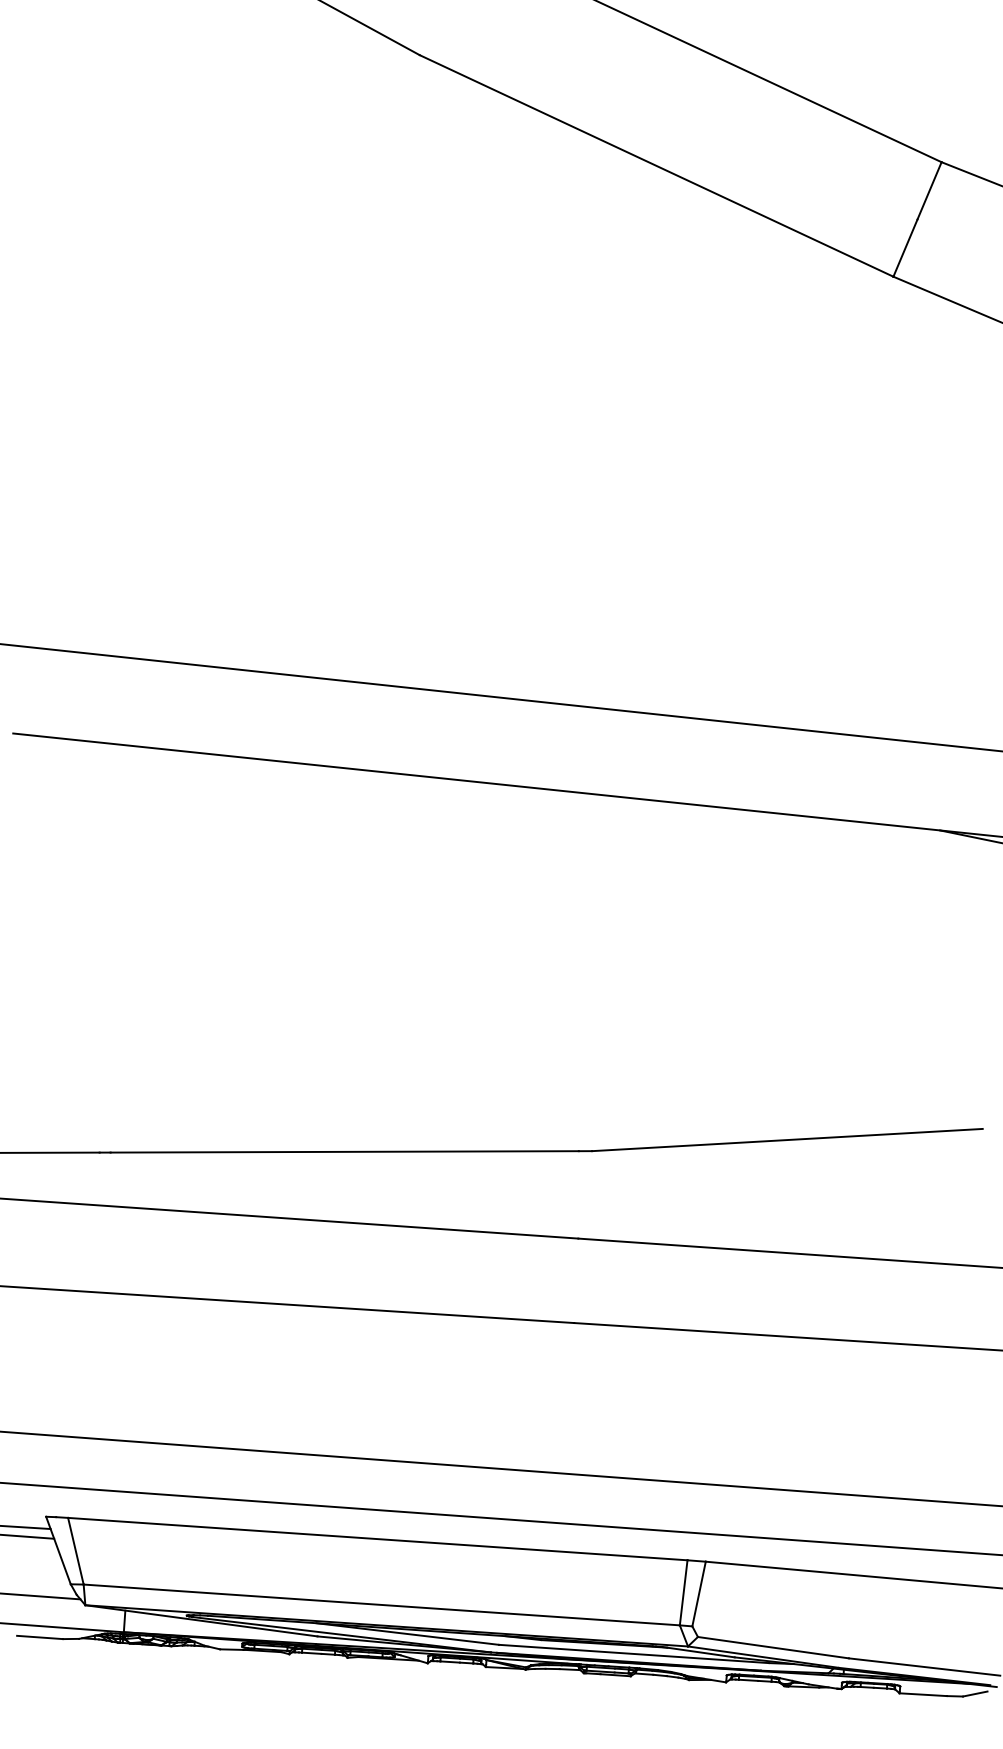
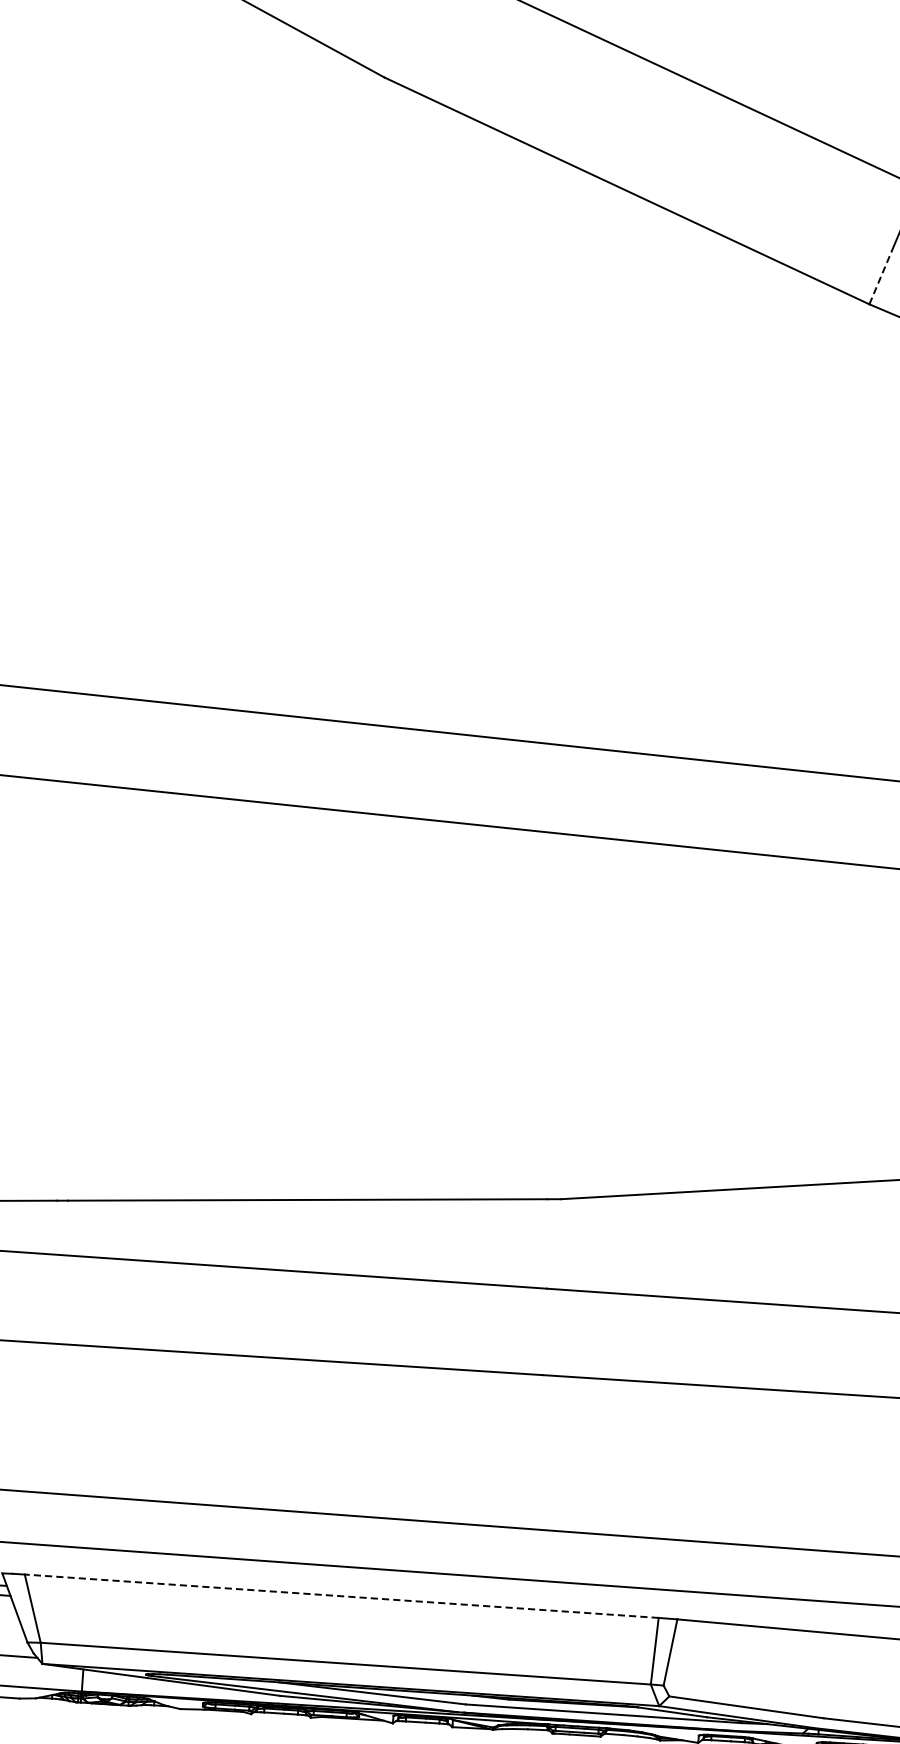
line: (905, 247) -> (881, 274), solid -> dashed
line: (377, 1539) -> (341, 1596), solid -> dashed

